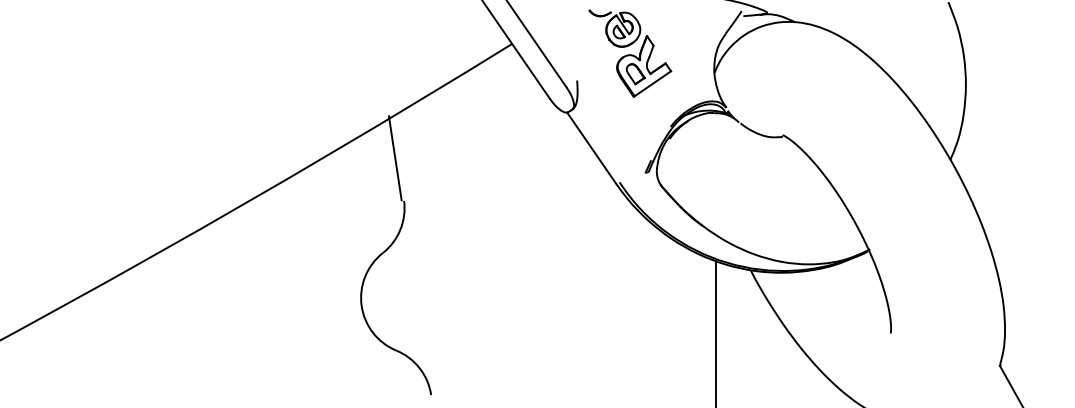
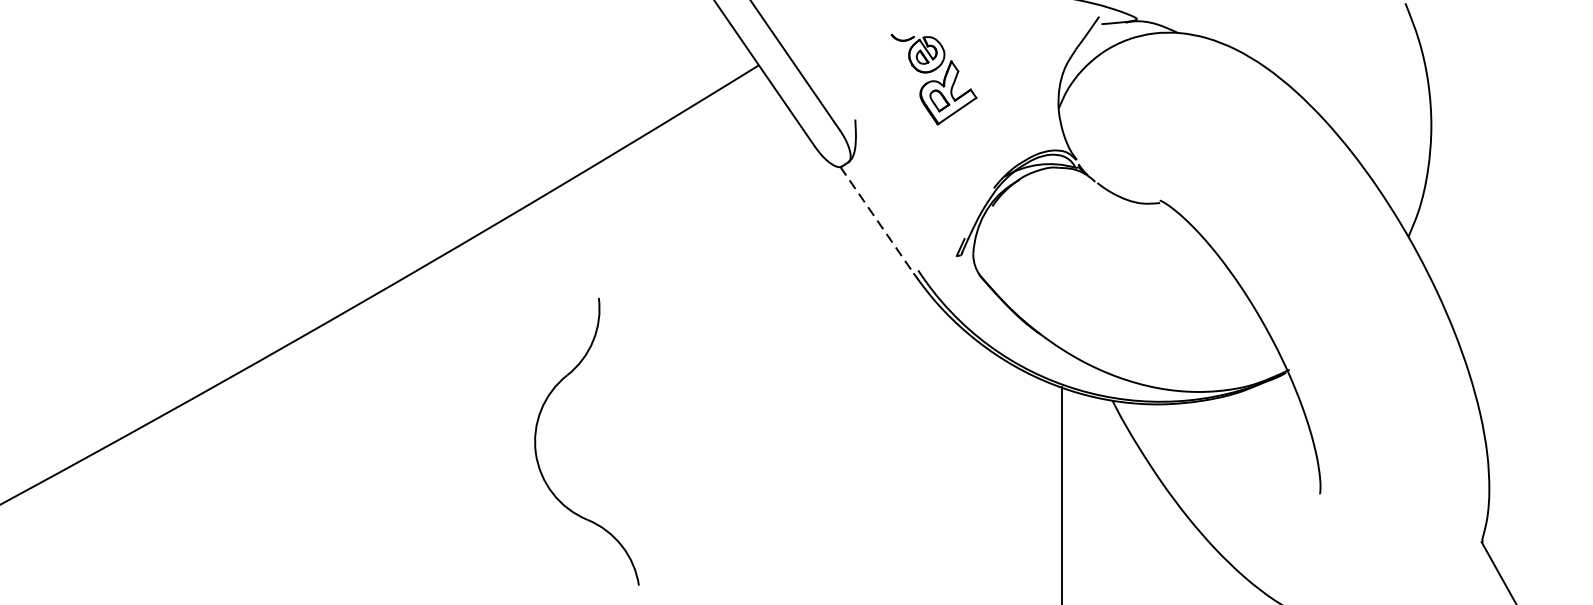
part: (630, 53) -> (934, 79), size x0.7
line: (591, 148) -> (876, 220), solid -> dashed
line: (394, 158) -> (584, 235), removed

